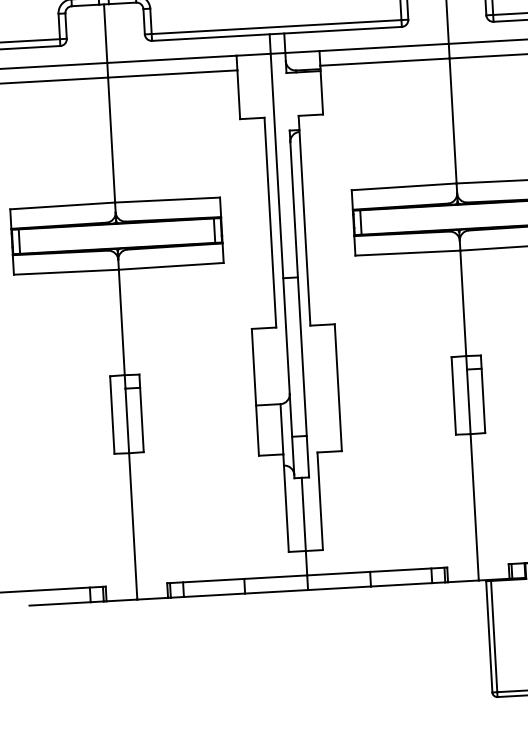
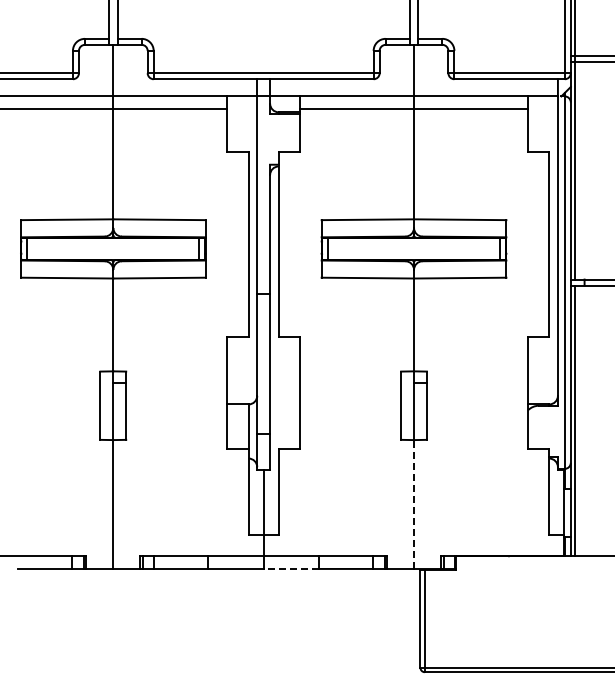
line: (475, 507) -> (414, 504), solid -> dashed
line: (339, 587) -> (291, 568), solid -> dashed

